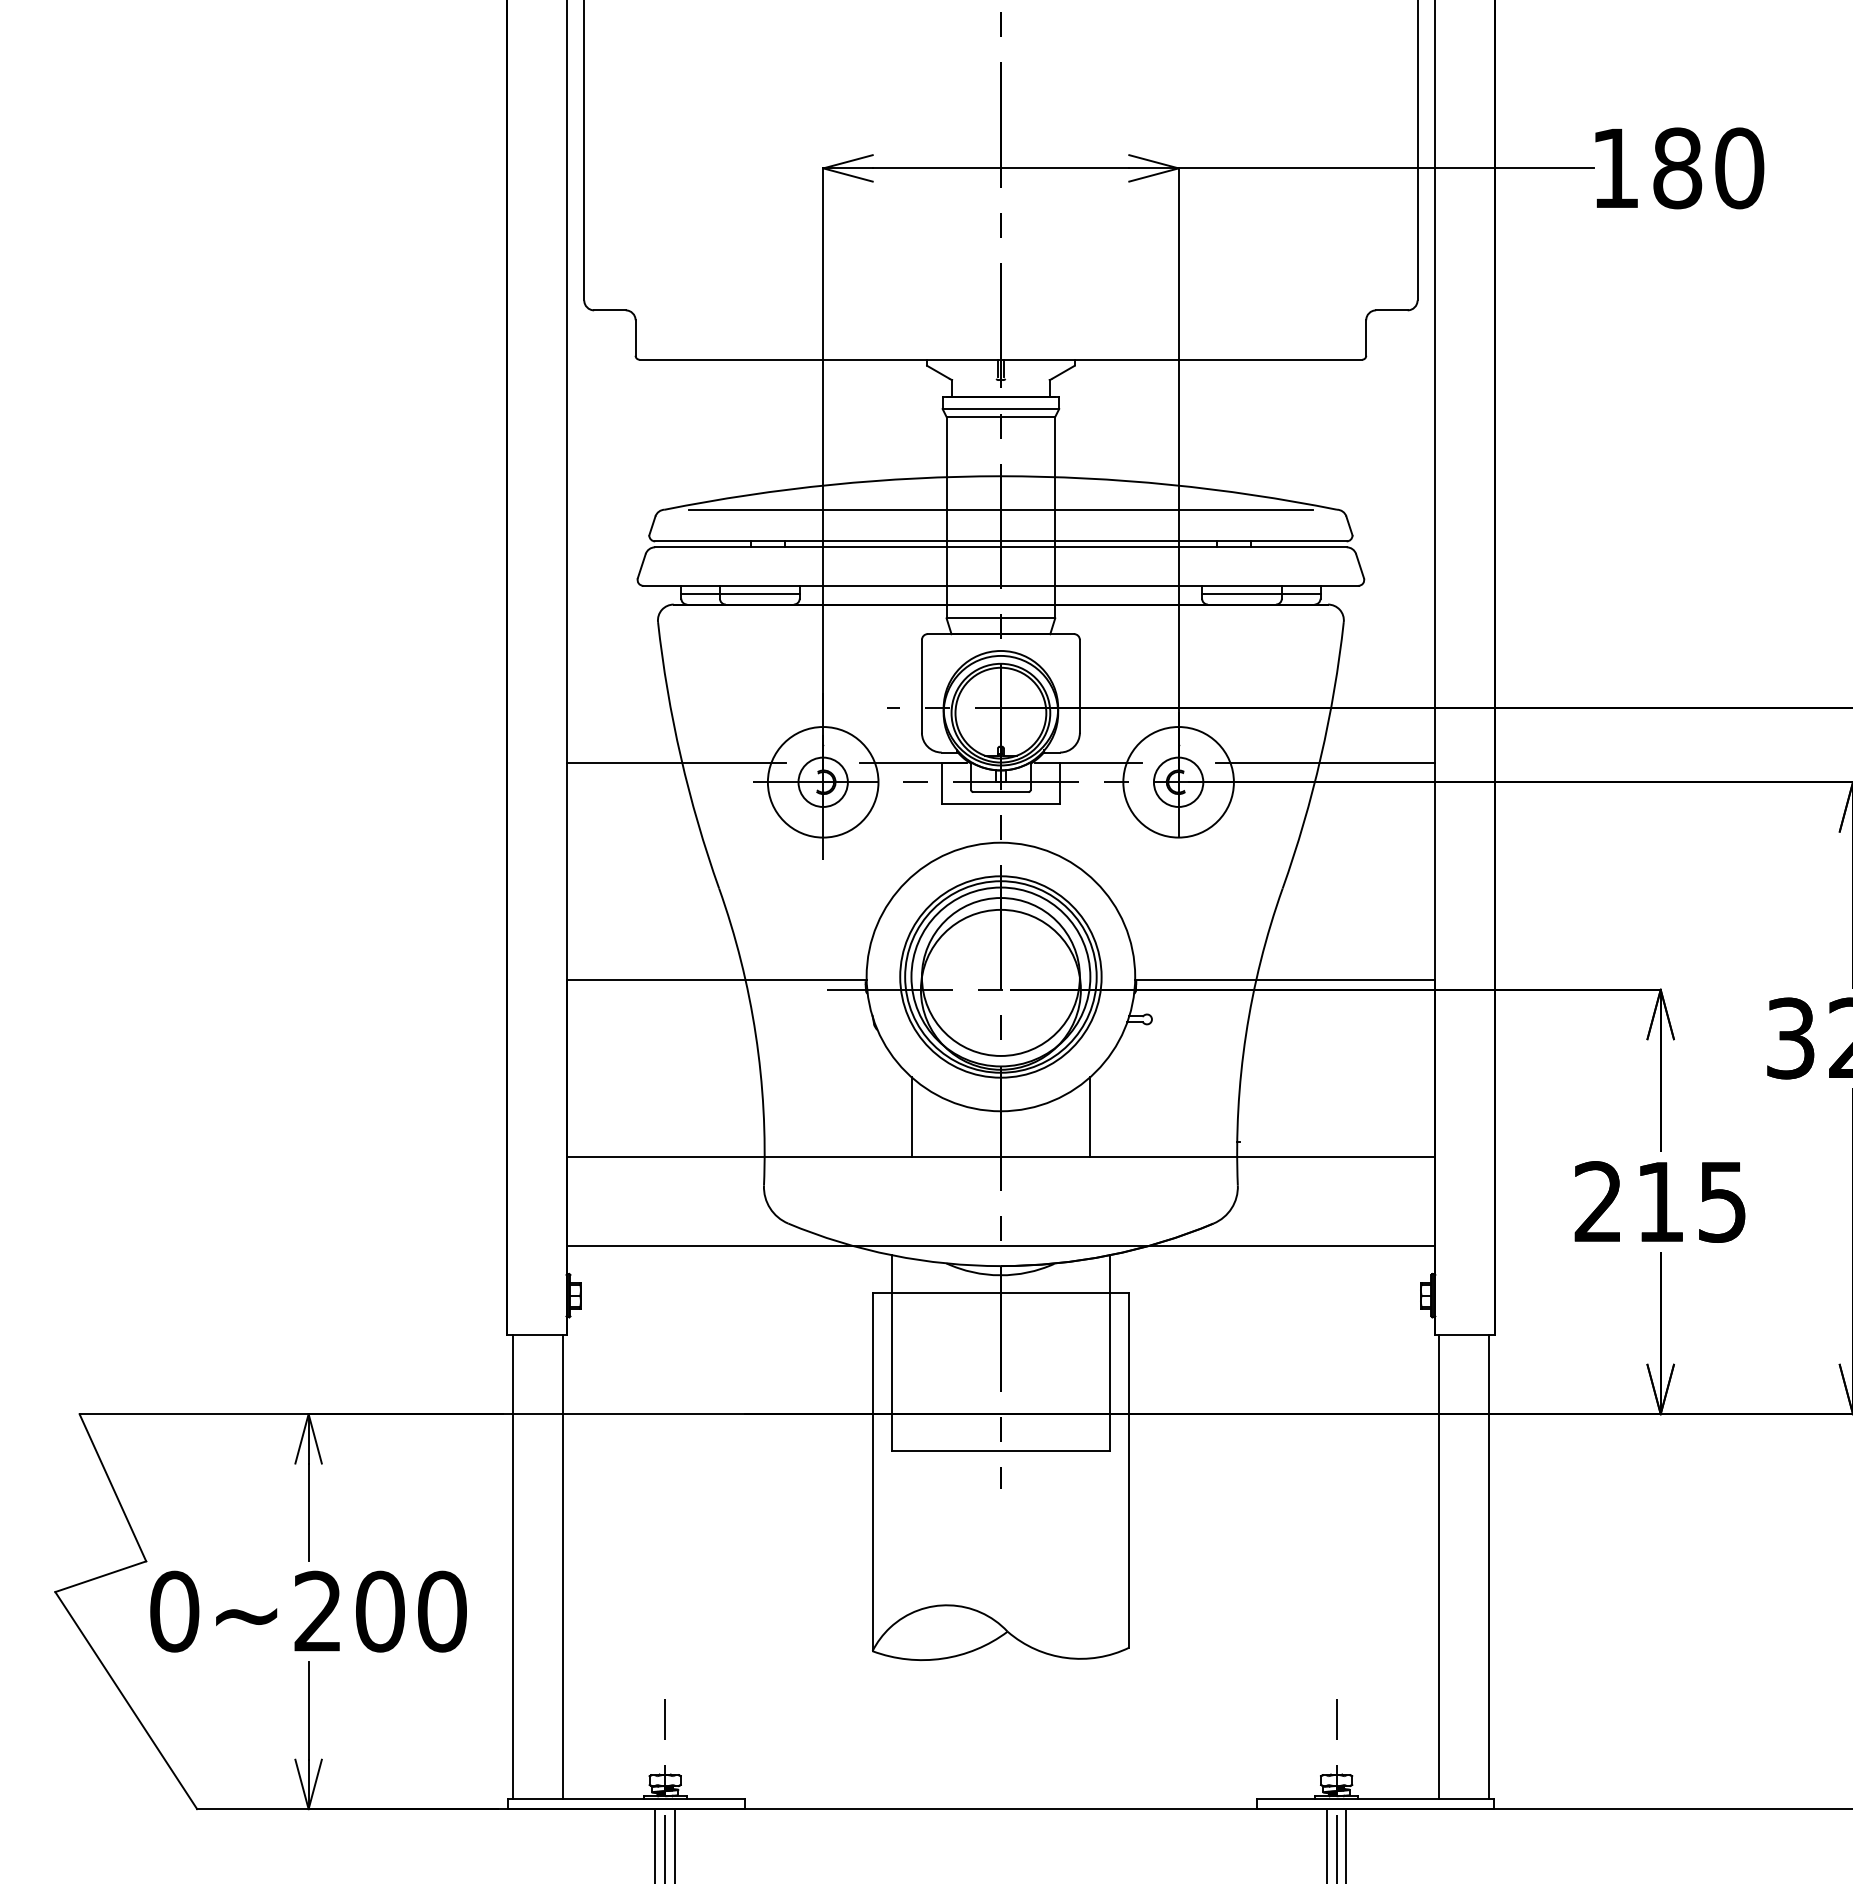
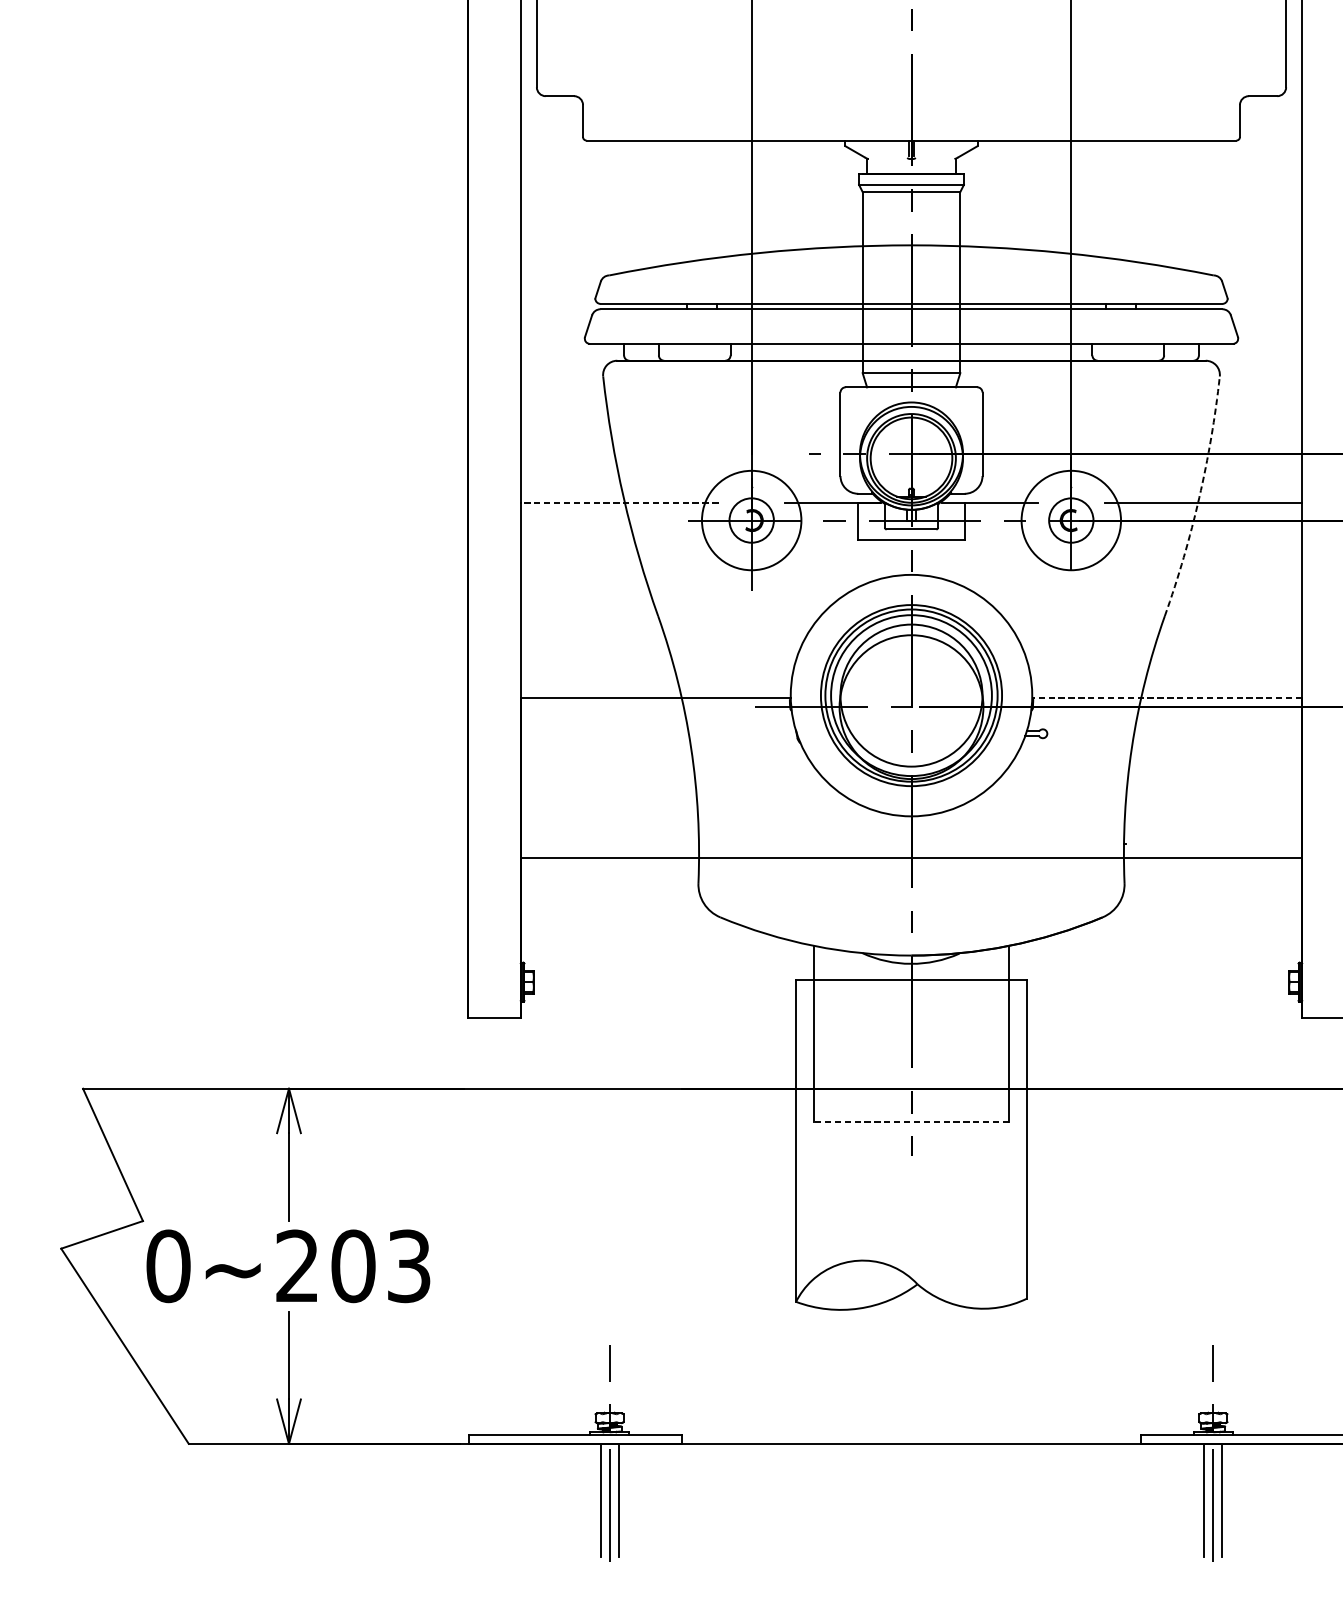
line: (1000, 509) -> (911, 275), removed
line: (740, 593) -> (677, 350), removed
line: (1261, 593) -> (1145, 350), removed
arc: (1320, 757) -> (1198, 498), solid -> dashed
line: (676, 762) -> (619, 502), solid -> dashed
line: (1284, 979) -> (1166, 697), solid -> dashed
line: (912, 1117) -> (831, 821), removed
line: (1089, 1117) -> (991, 821), removed
line: (1000, 1246) -> (911, 937), removed
line: (1000, 1450) -> (911, 1121), solid -> dashed
line: (513, 1567) -> (473, 1226), removed
line: (562, 1567) -> (517, 1226), removed
line: (1439, 1567) -> (1305, 1226), removed
text: (442, 1611) -> (409, 1266), 0~200 -> 0~203

